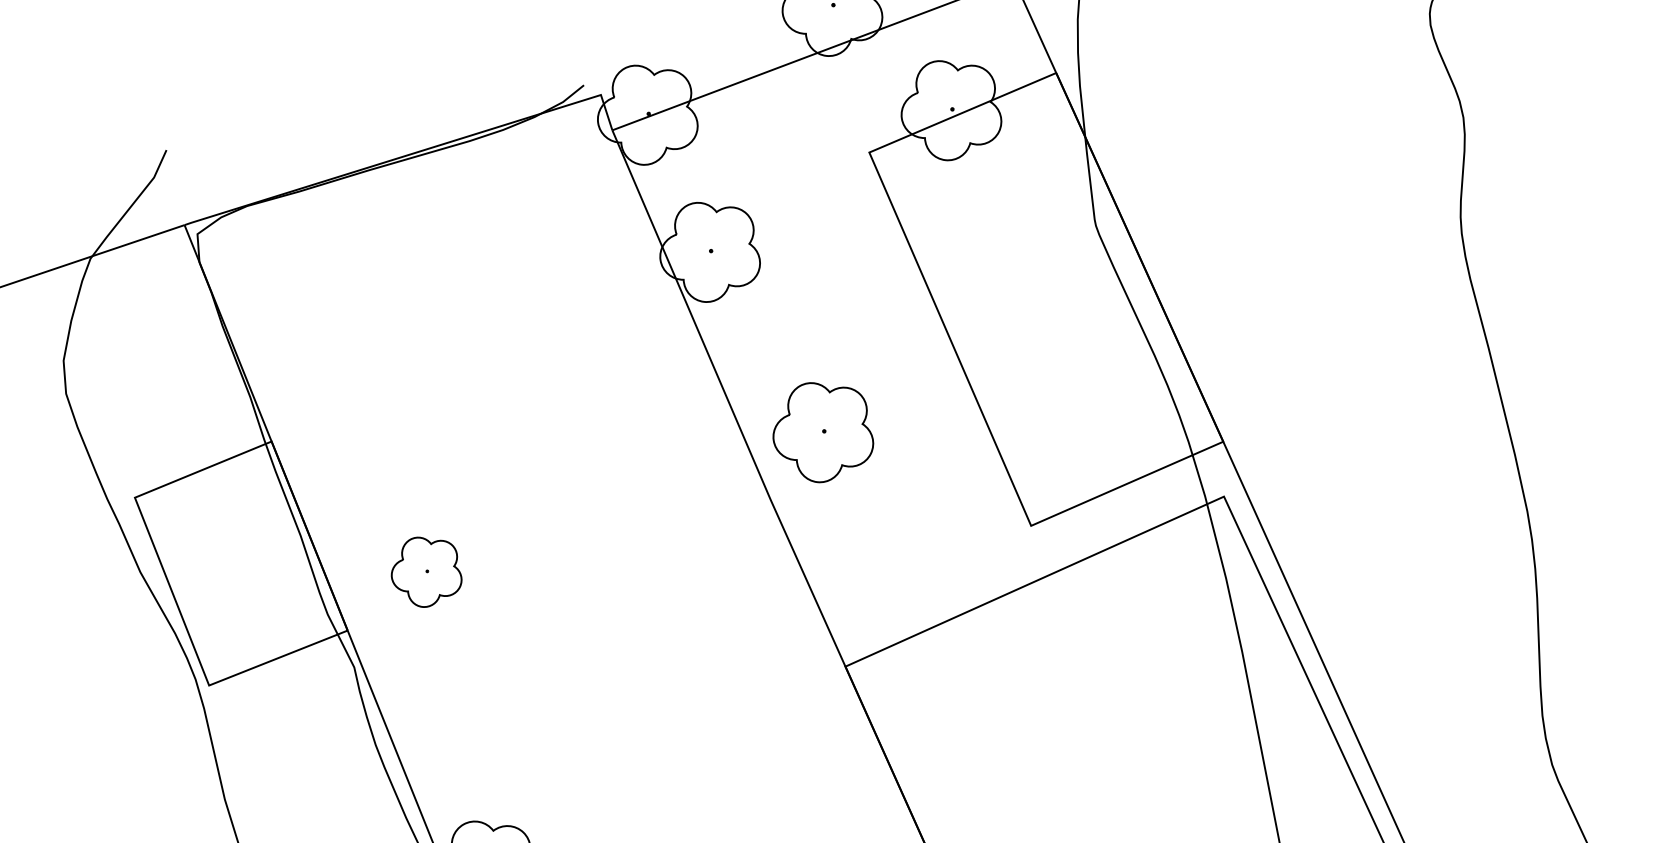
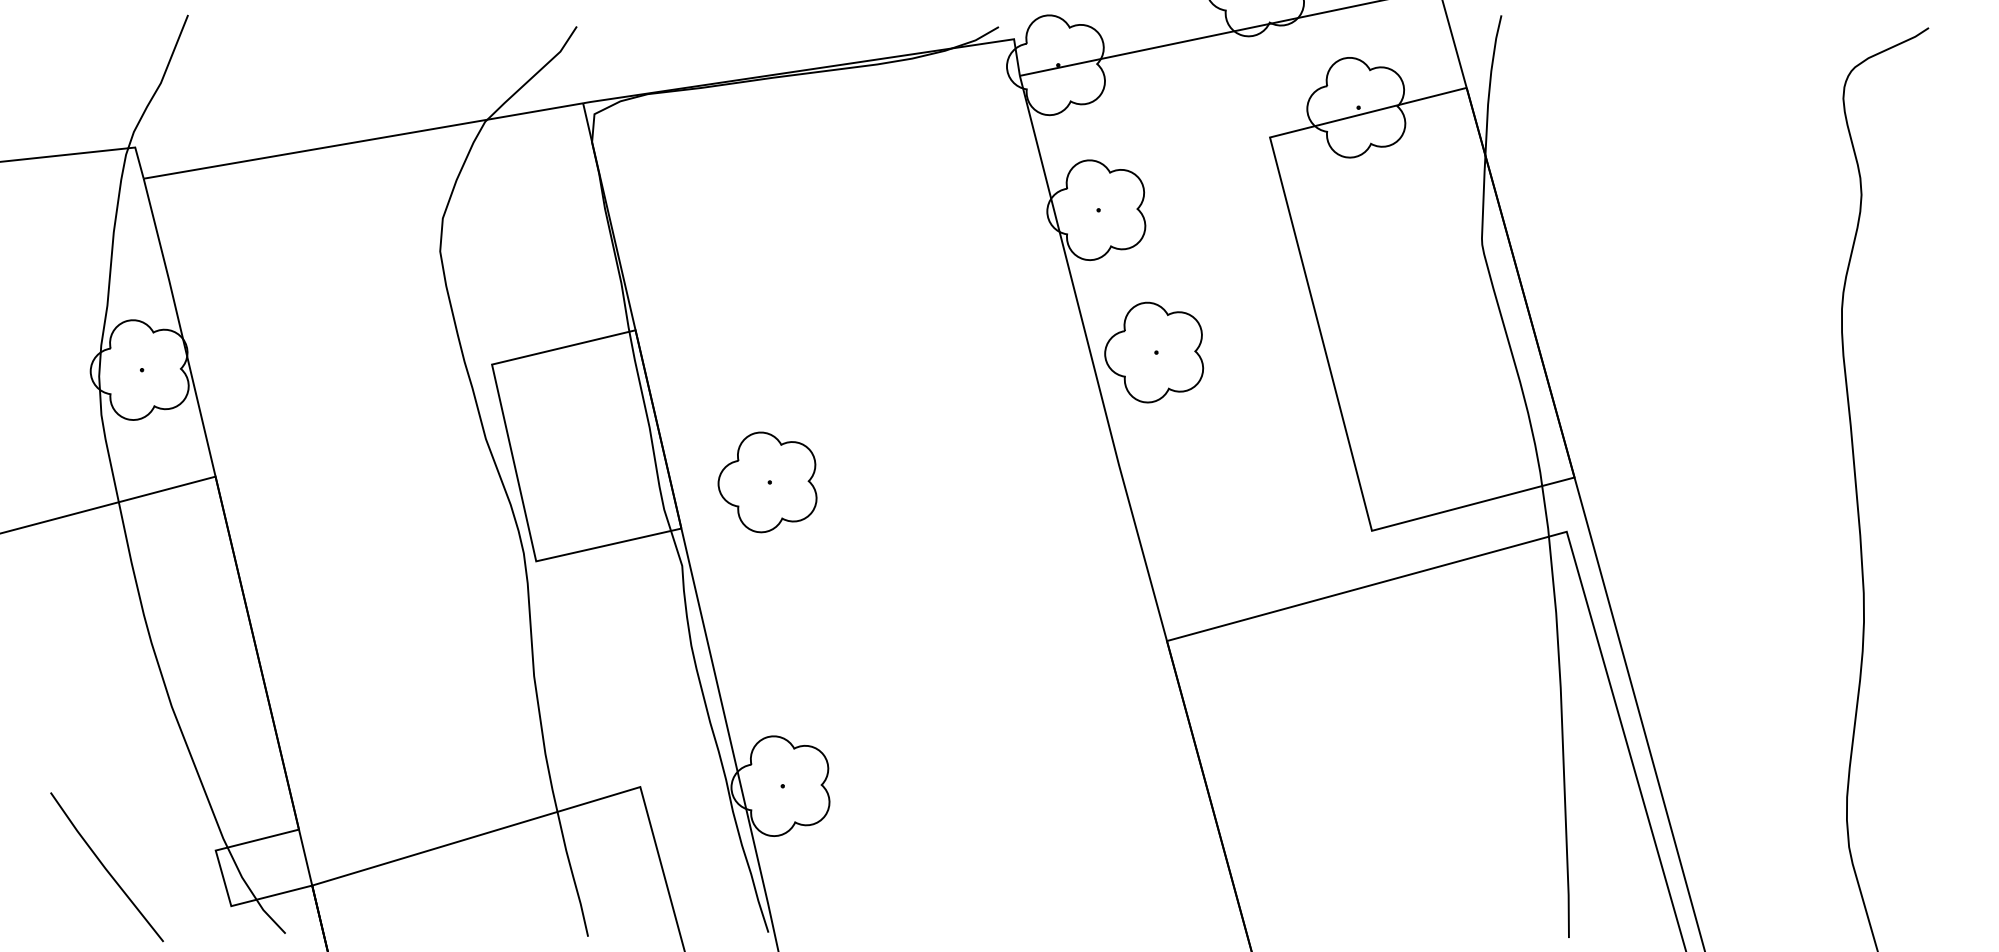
part: (822, 431) -> (1154, 352), moved
part: (425, 571) -> (767, 482), size x1.43

